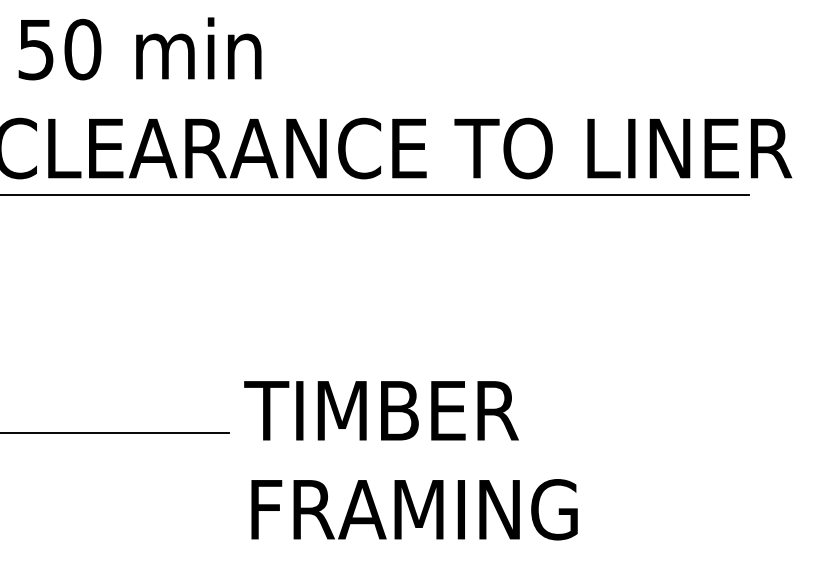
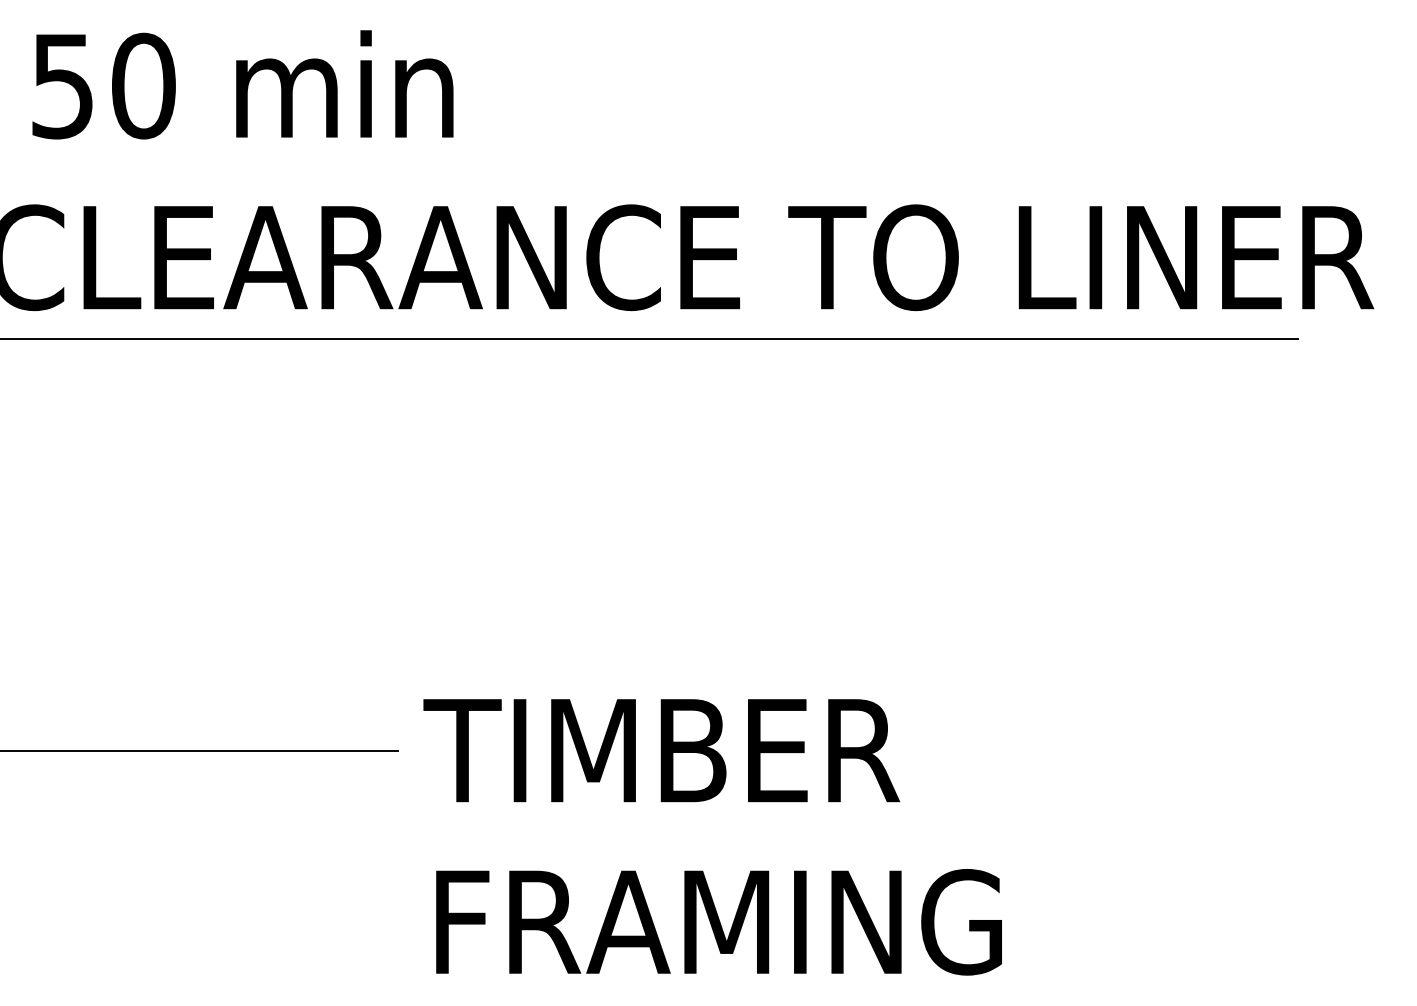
text: (410, 460) -> (711, 836), moved

